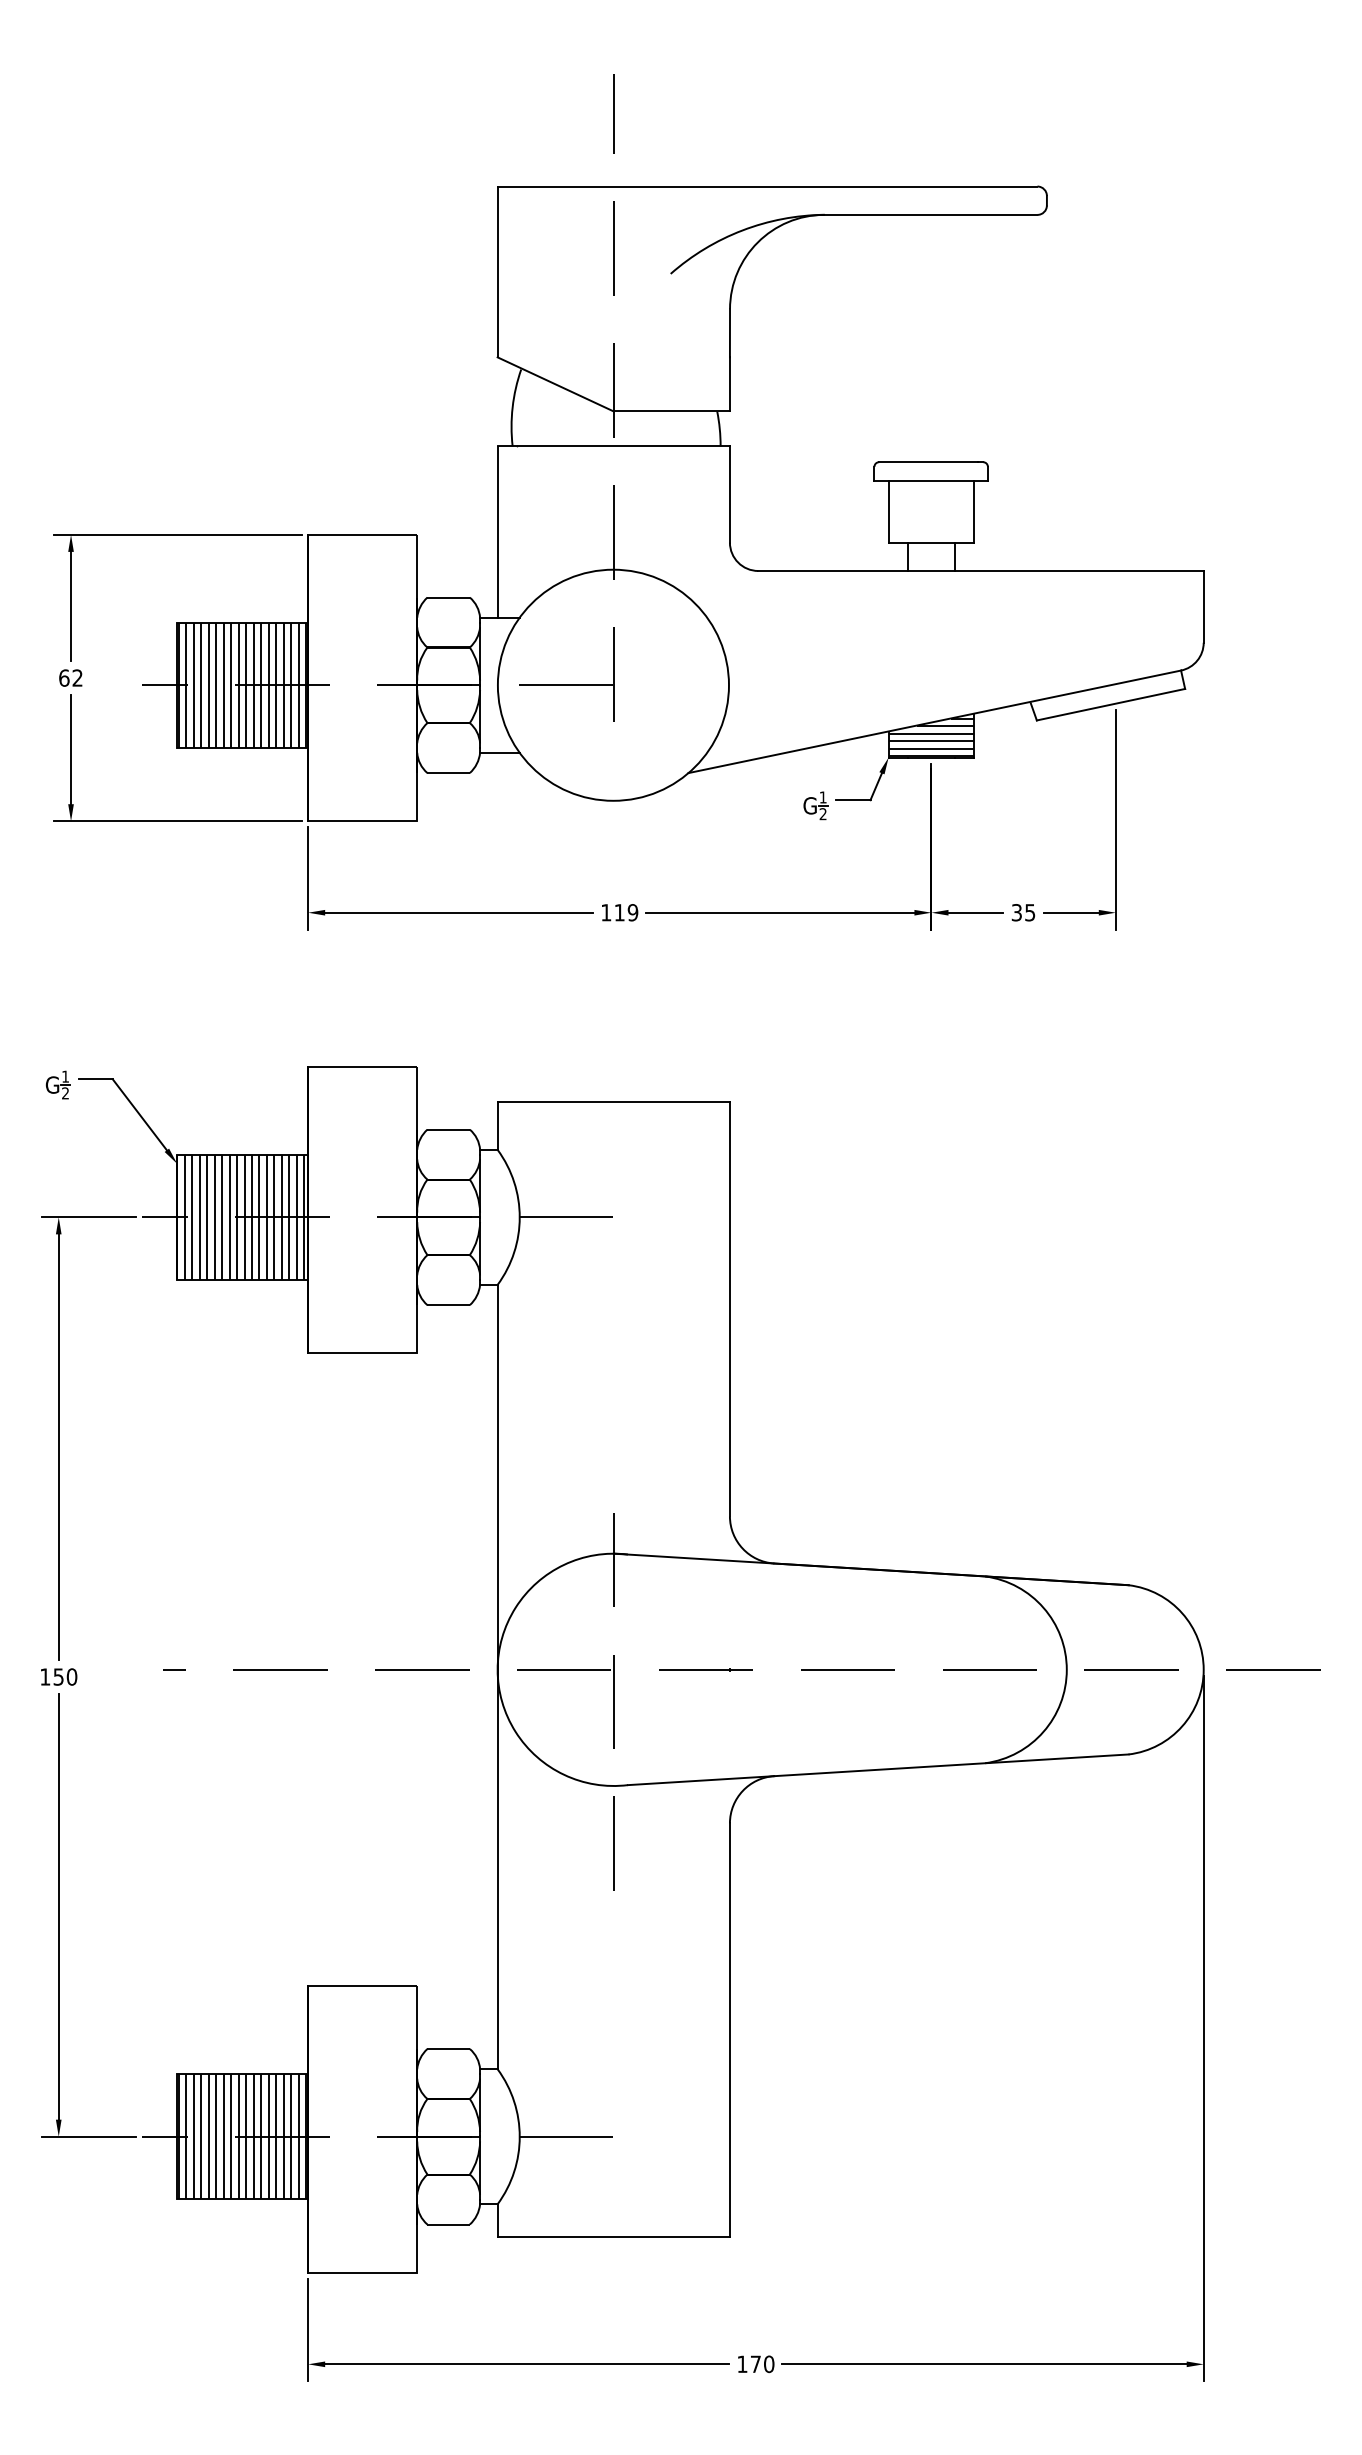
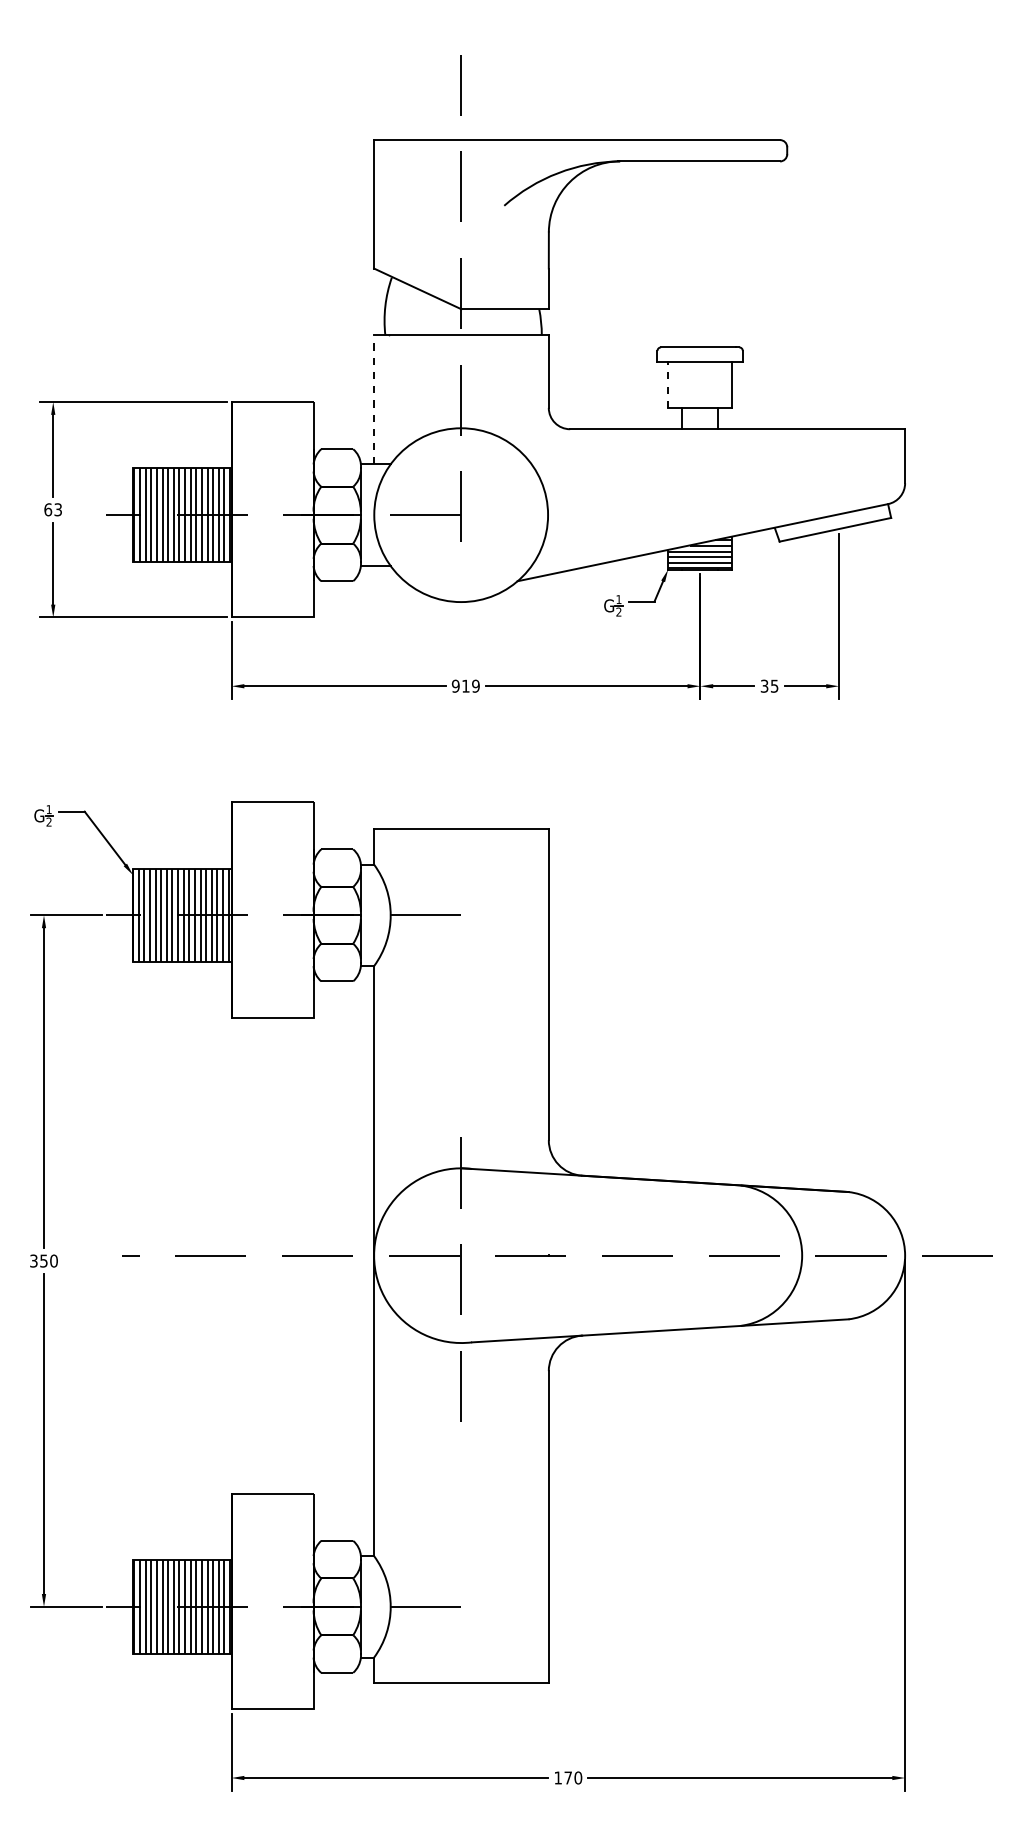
line: (888, 511) -> (668, 384), solid -> dashed
line: (497, 532) -> (373, 400), solid -> dashed
text: (77, 677) -> (58, 509), 62 -> 63
text: (606, 912) -> (455, 686), 119 -> 919
text: (45, 1676) -> (34, 1260), 150 -> 350

